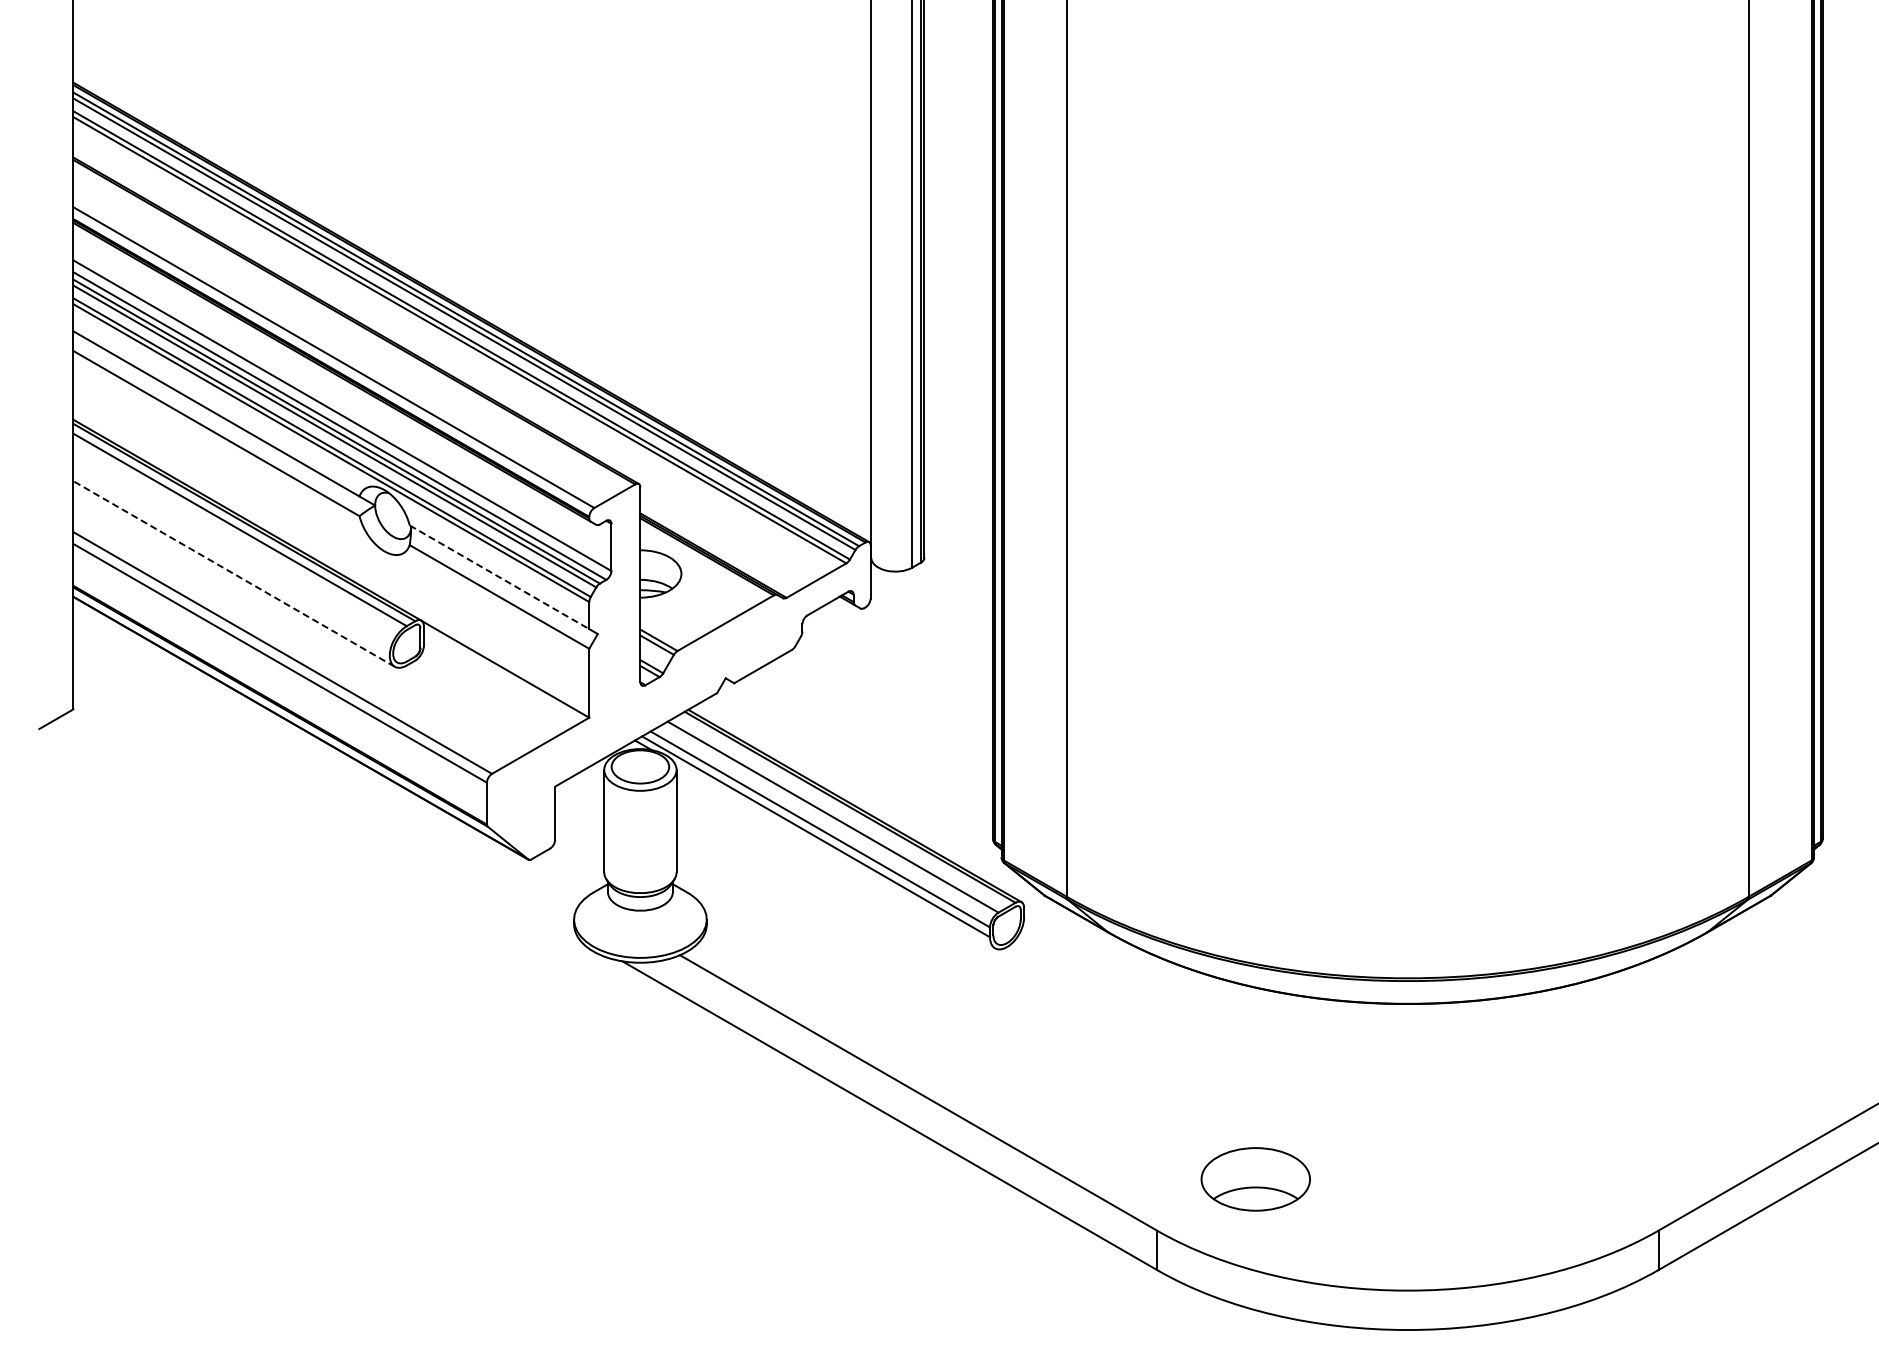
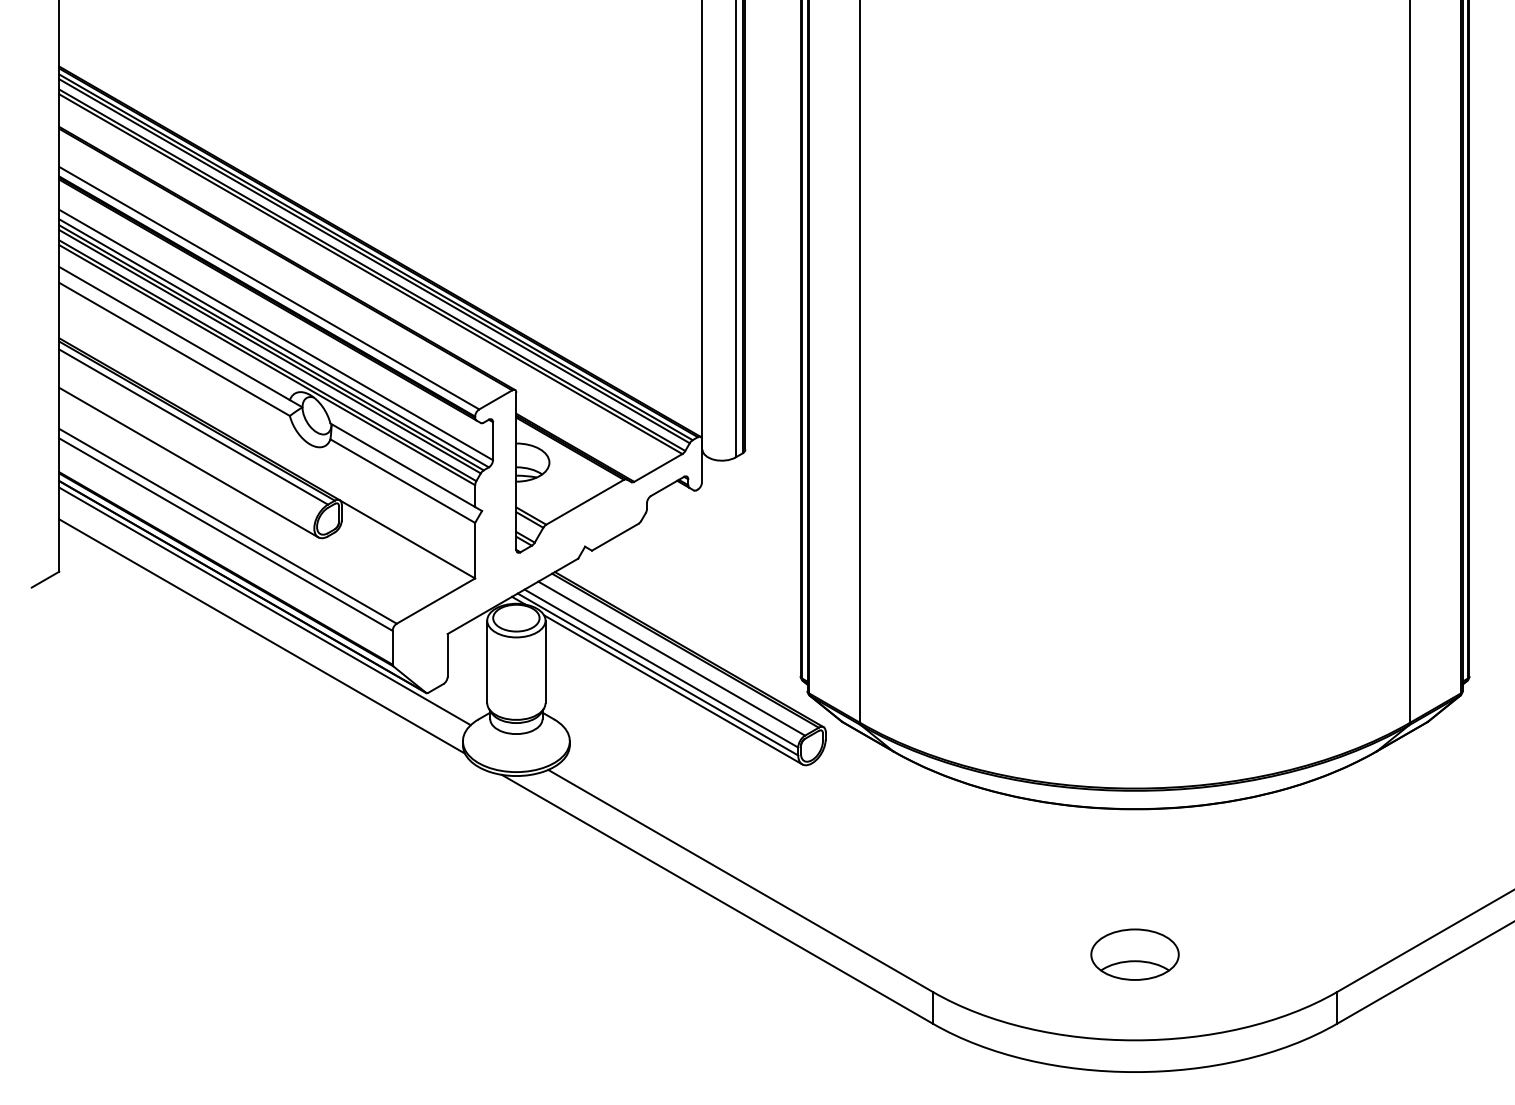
line: (234, 573) -> (189, 462), dashed -> solid
line: (499, 577) -> (402, 465), dashed -> solid
line: (328, 752) -> (264, 606), added
line: (324, 789) -> (261, 636), added
line: (834, 855) -> (672, 689), added
part: (1255, 1179) -> (1134, 954), moved

